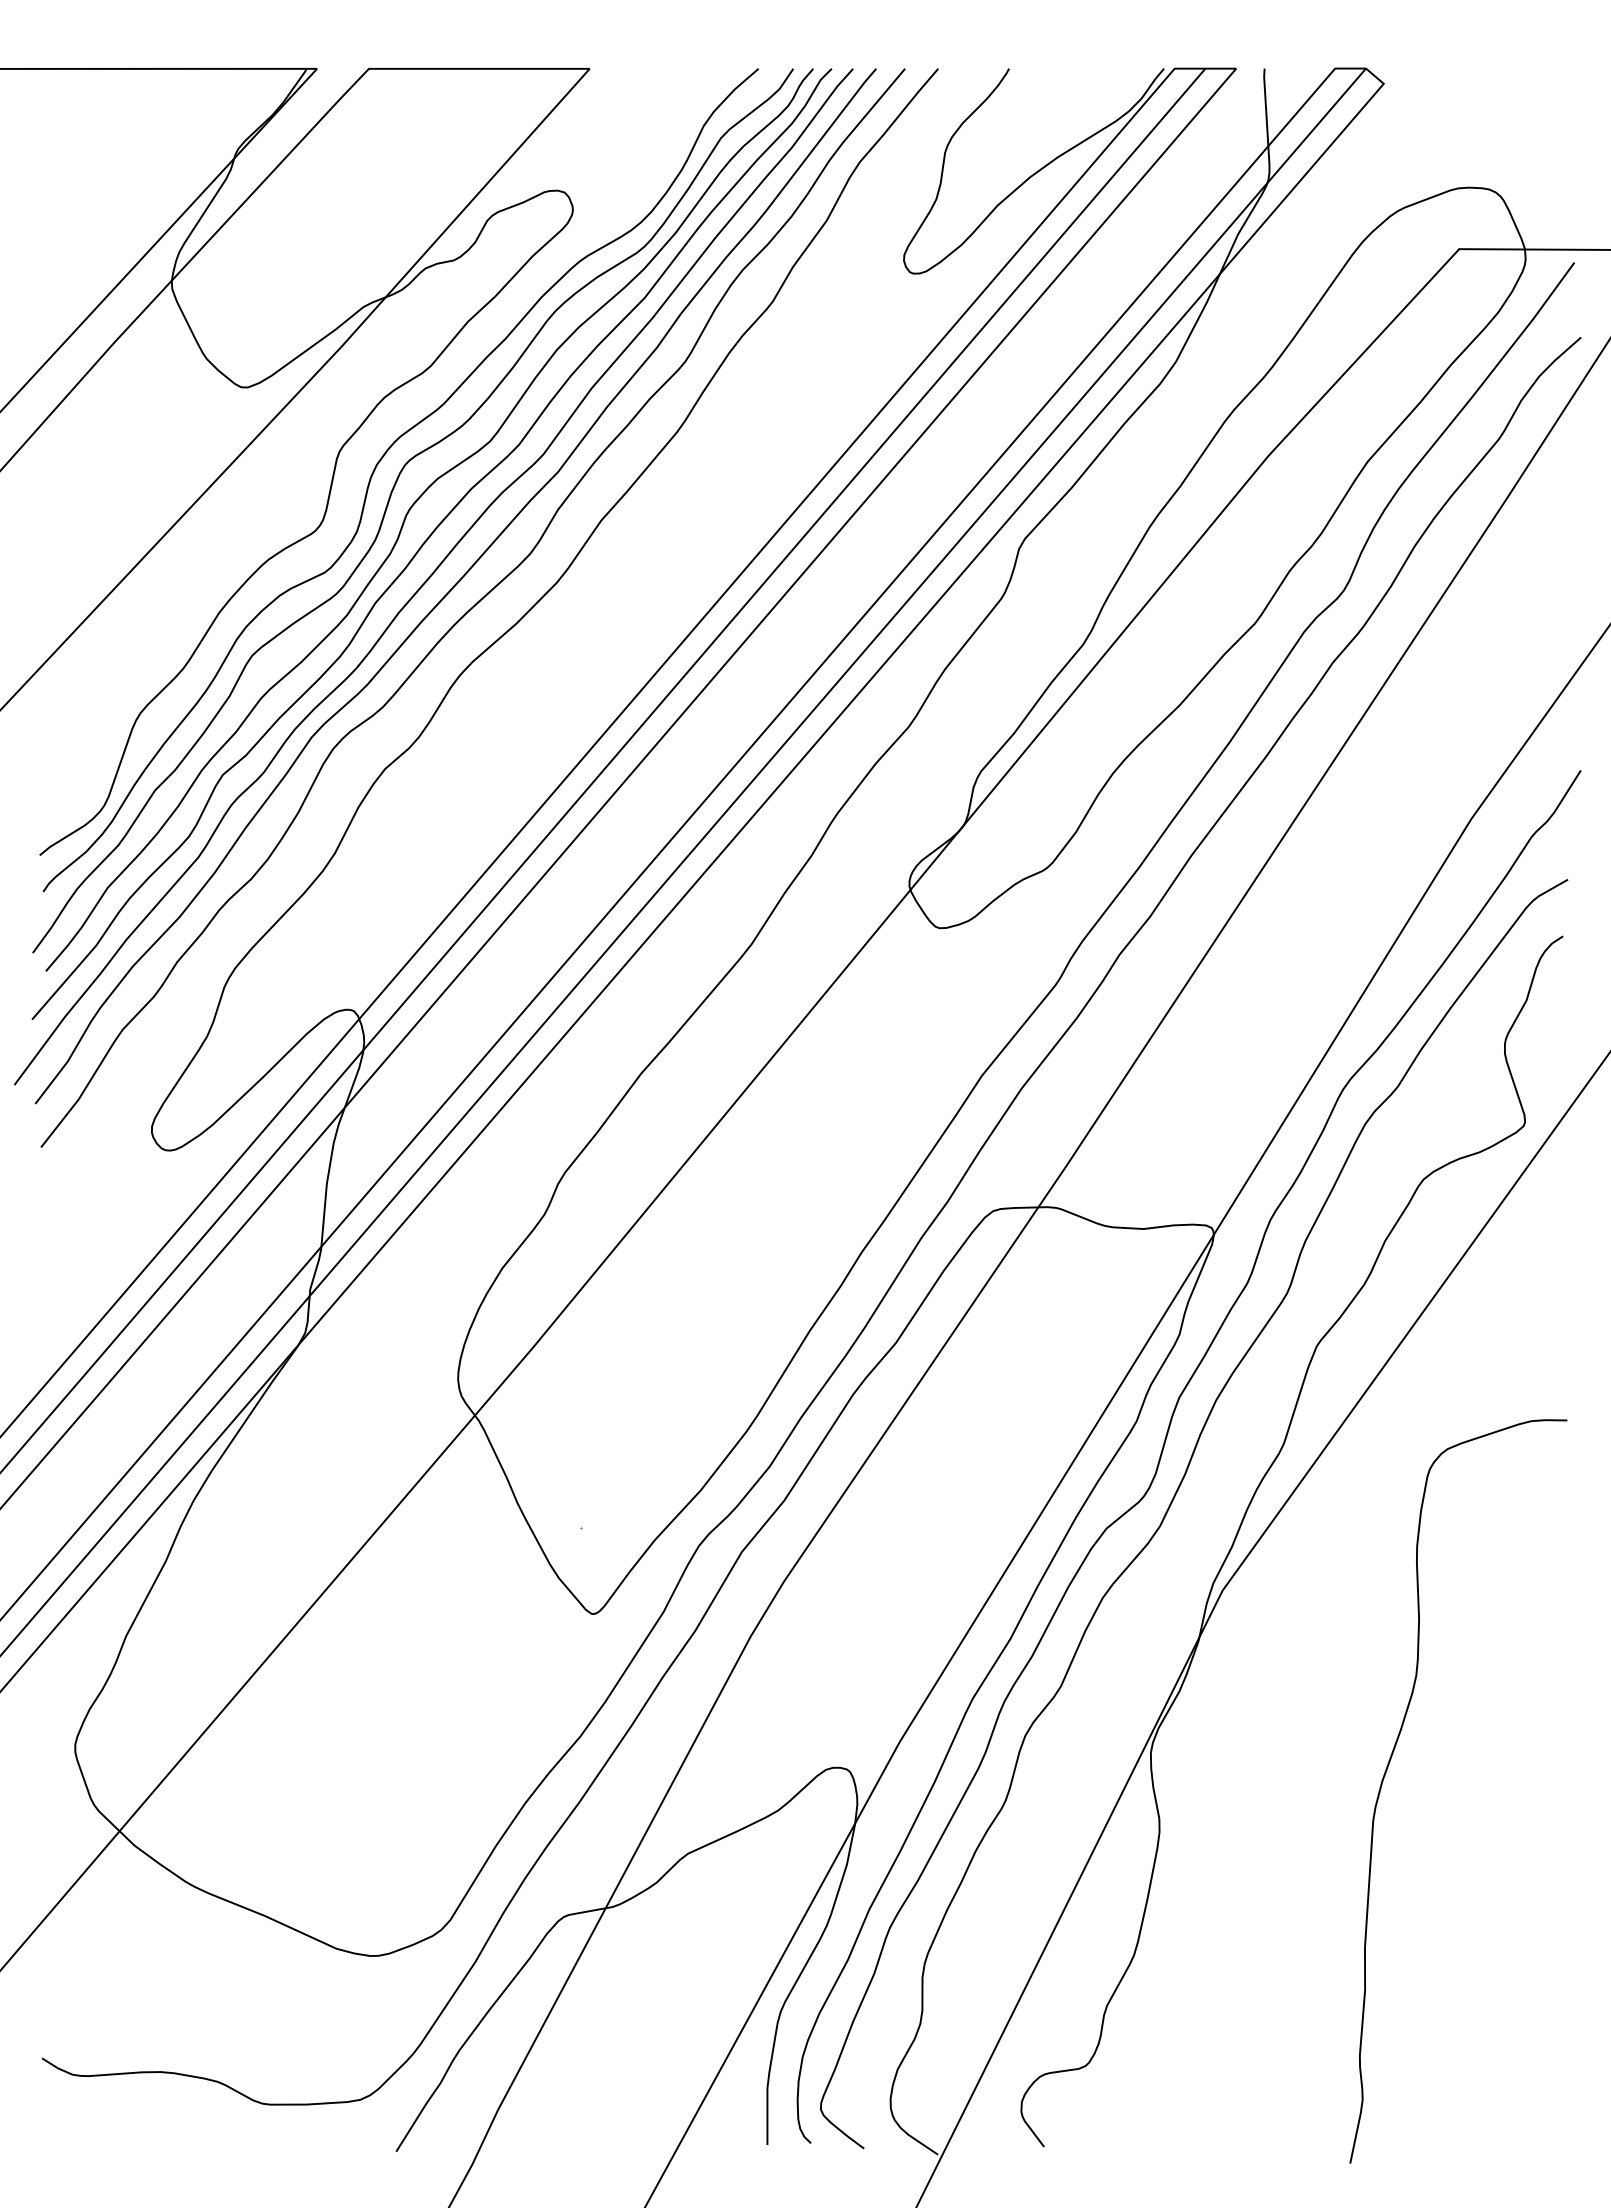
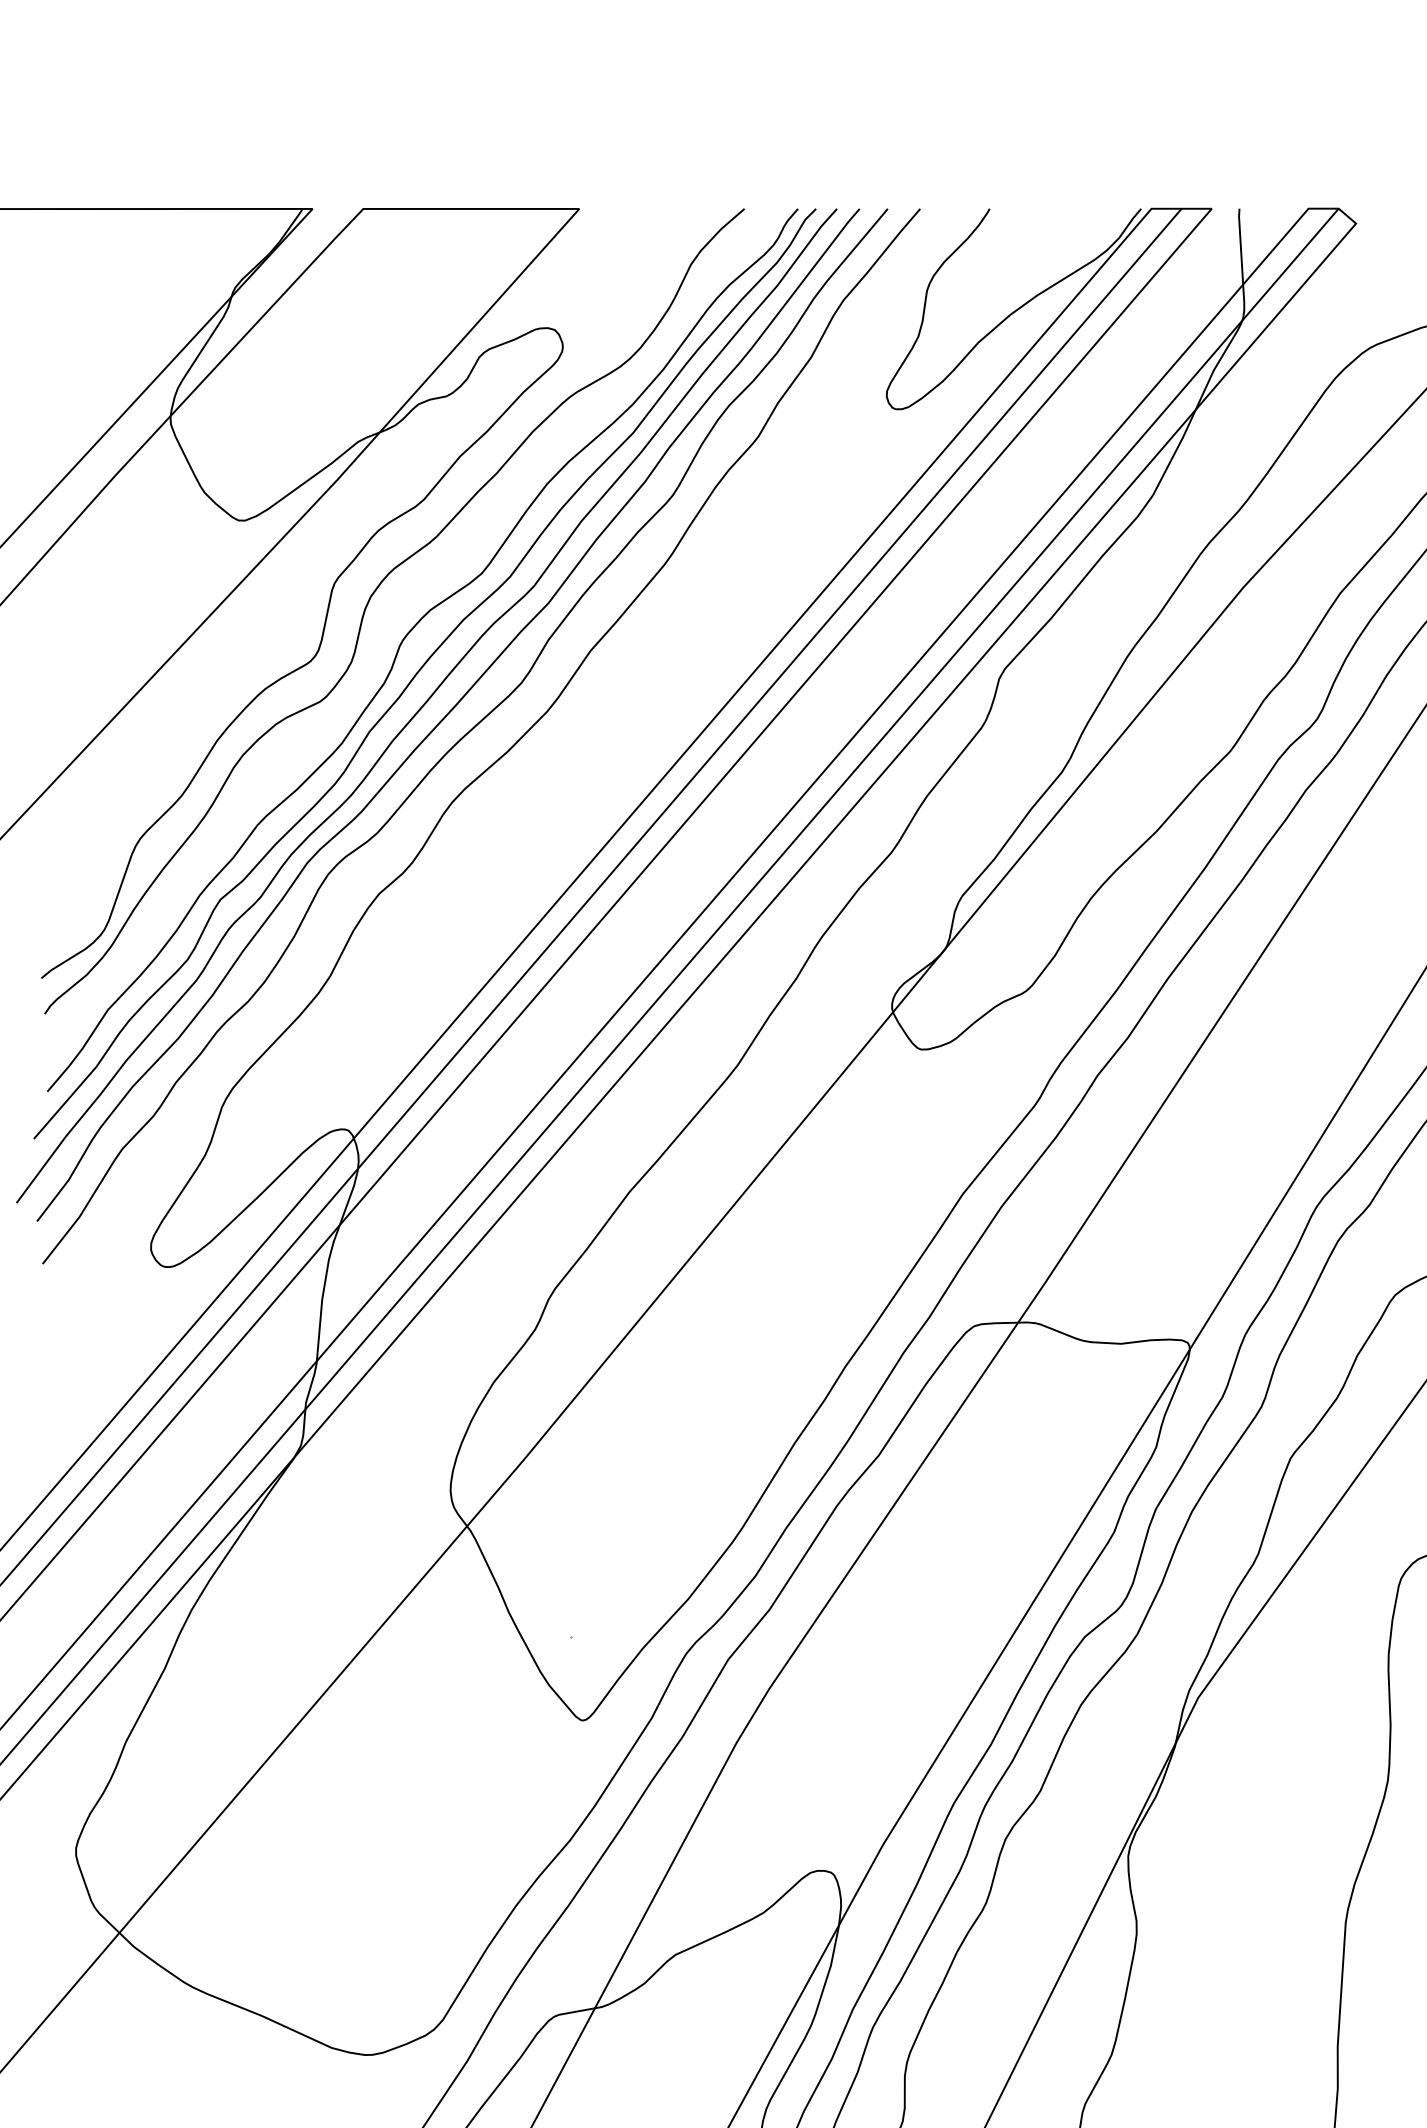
curve: (389, 502) -> (383, 633), removed

